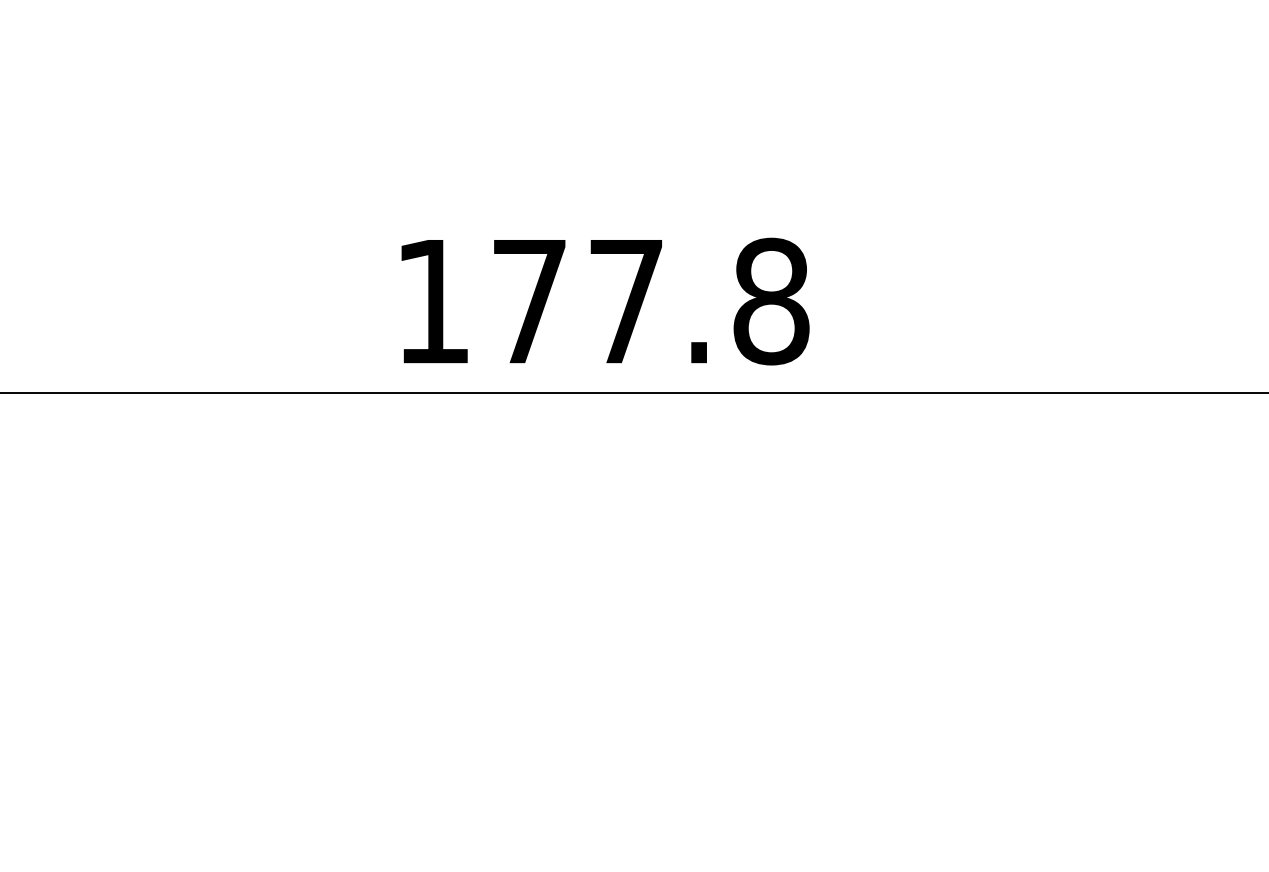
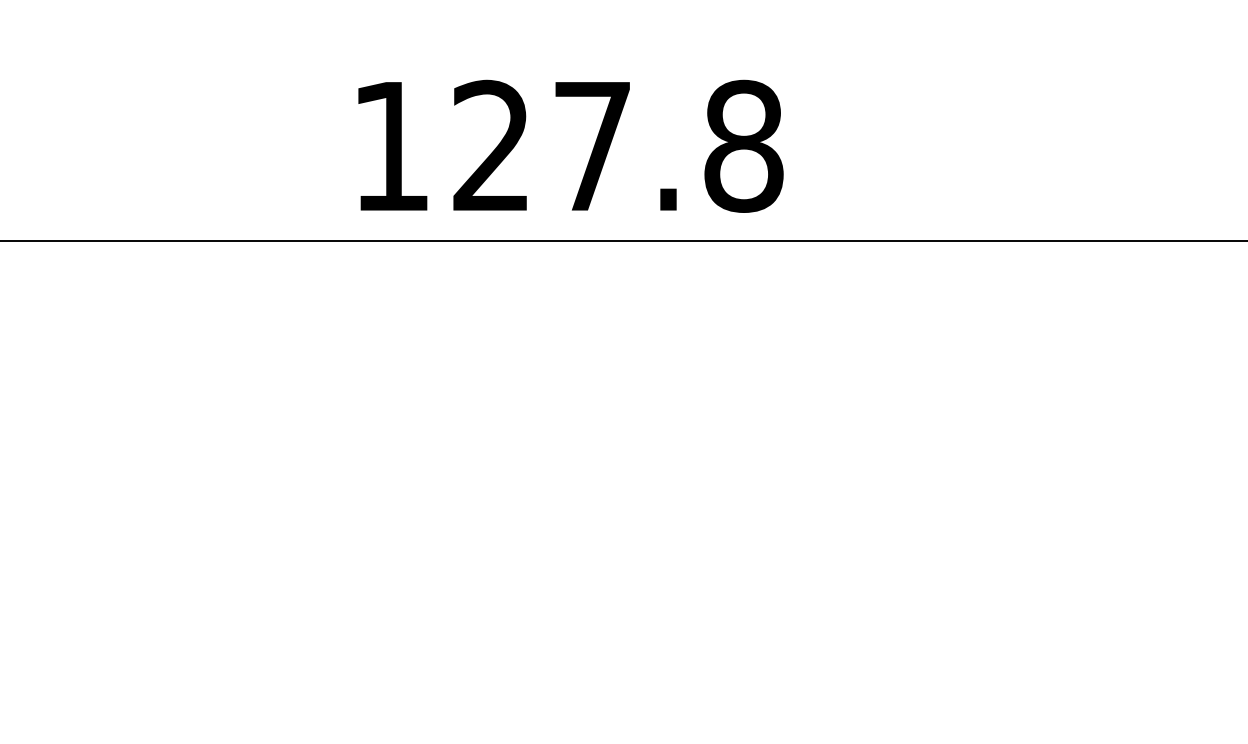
text: (528, 300) -> (490, 145), 177.8 -> 127.8

